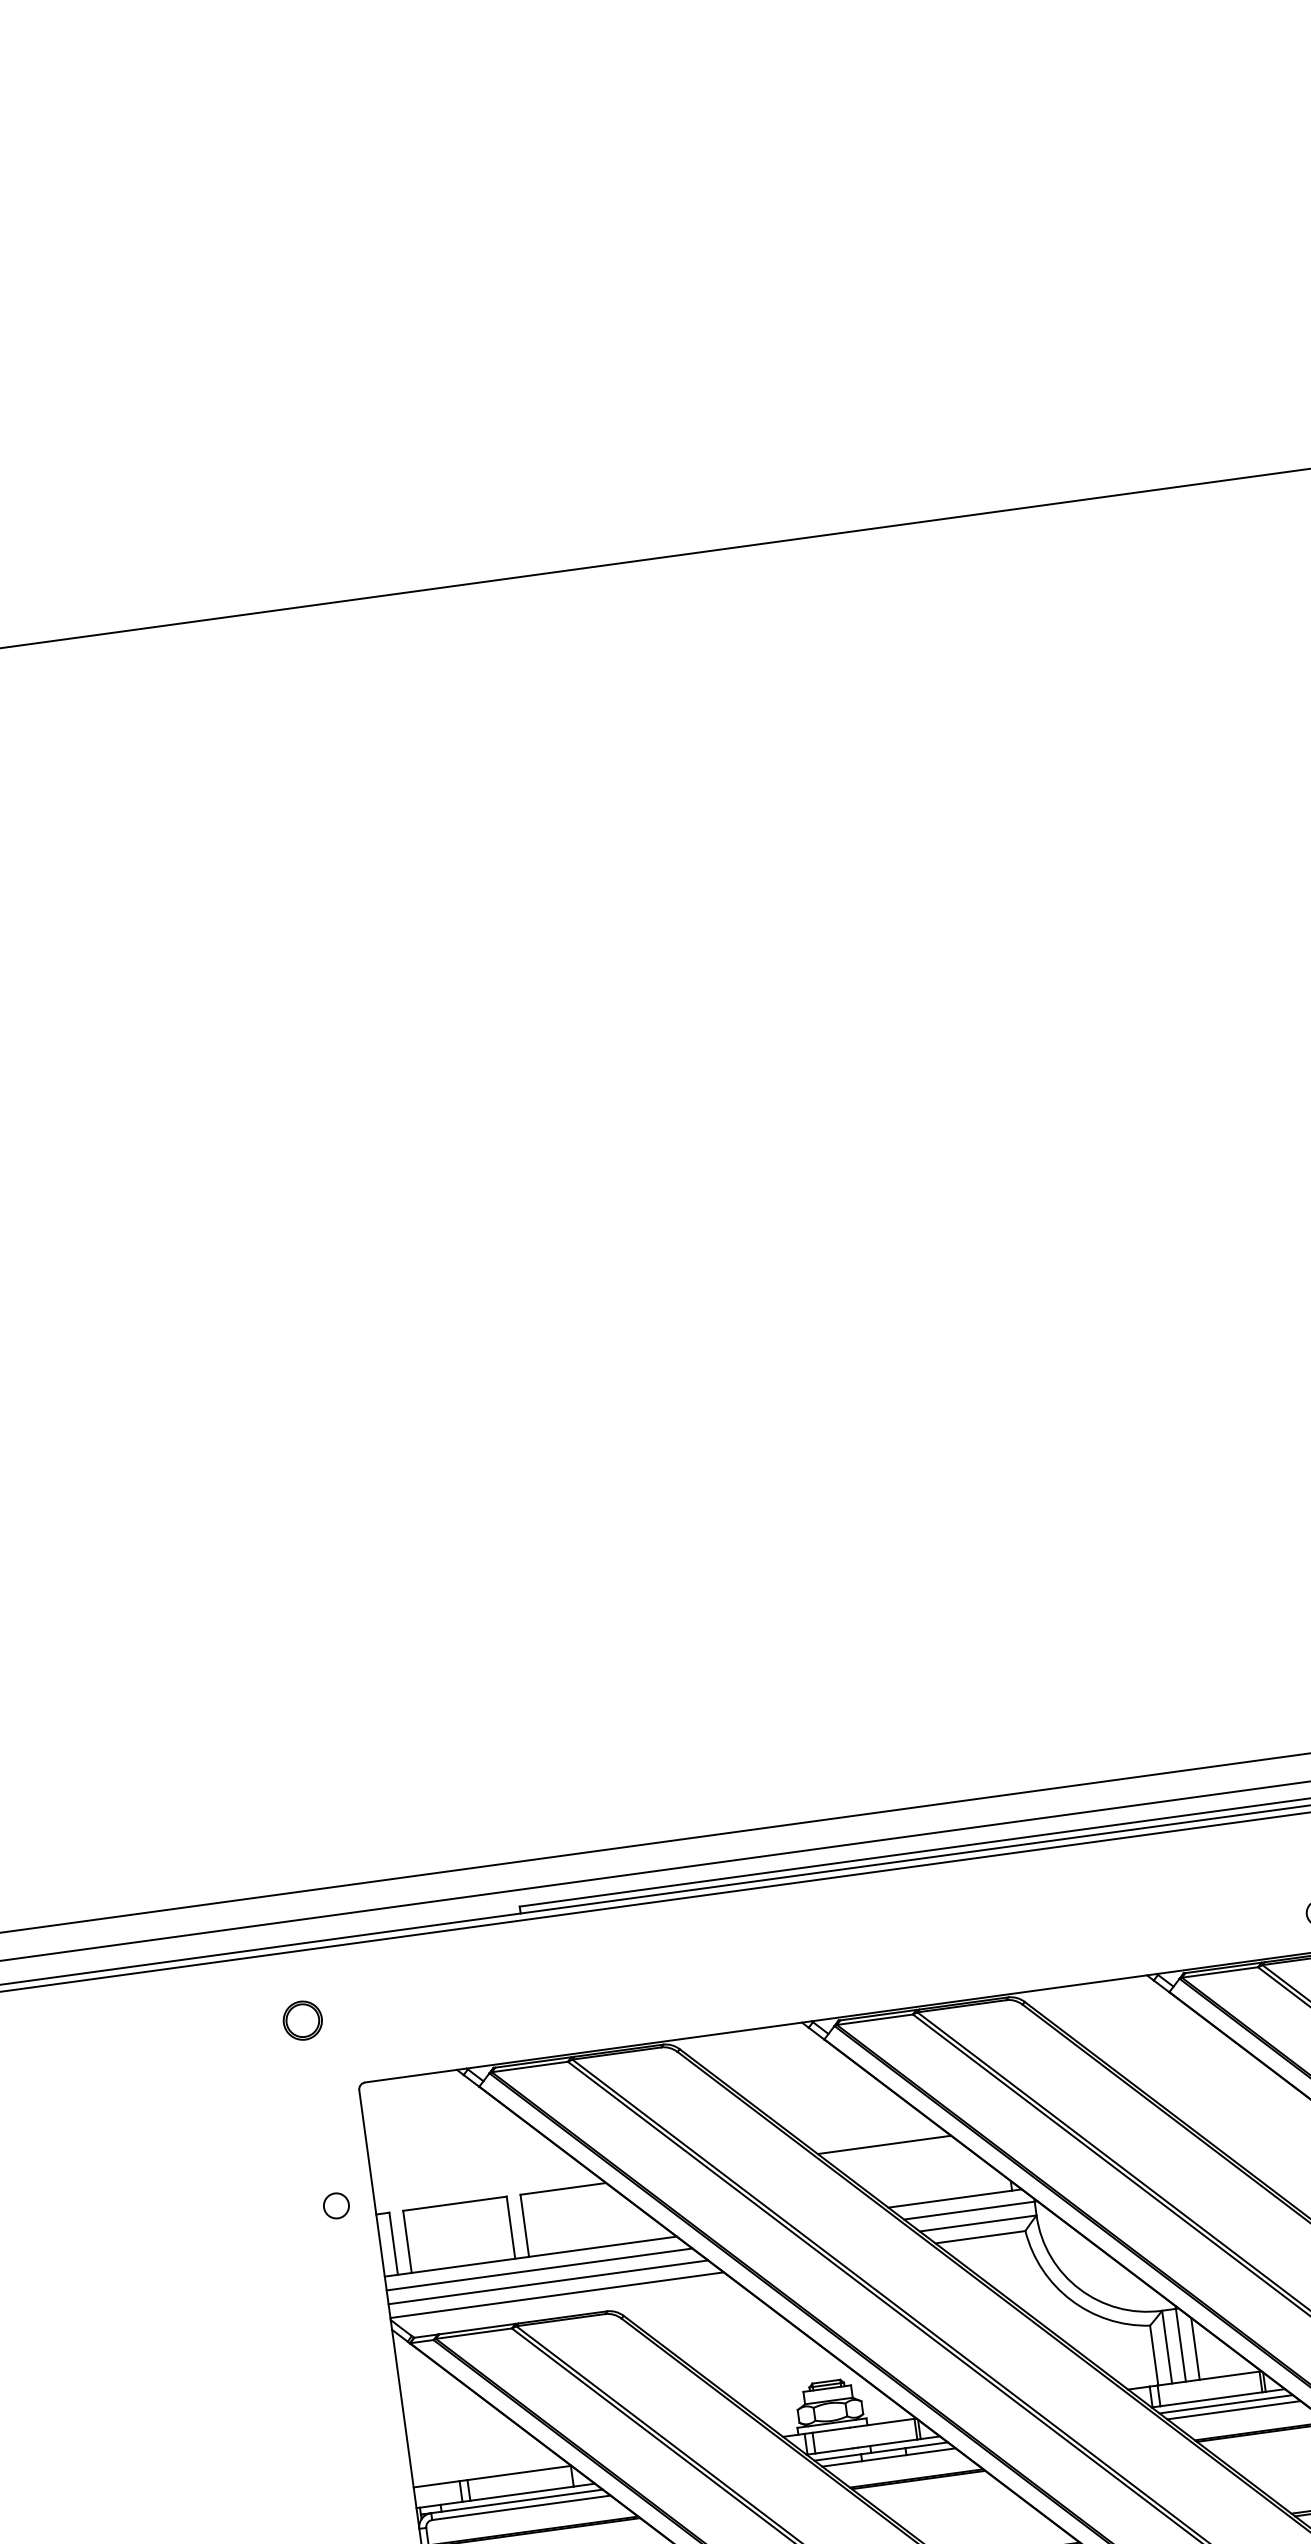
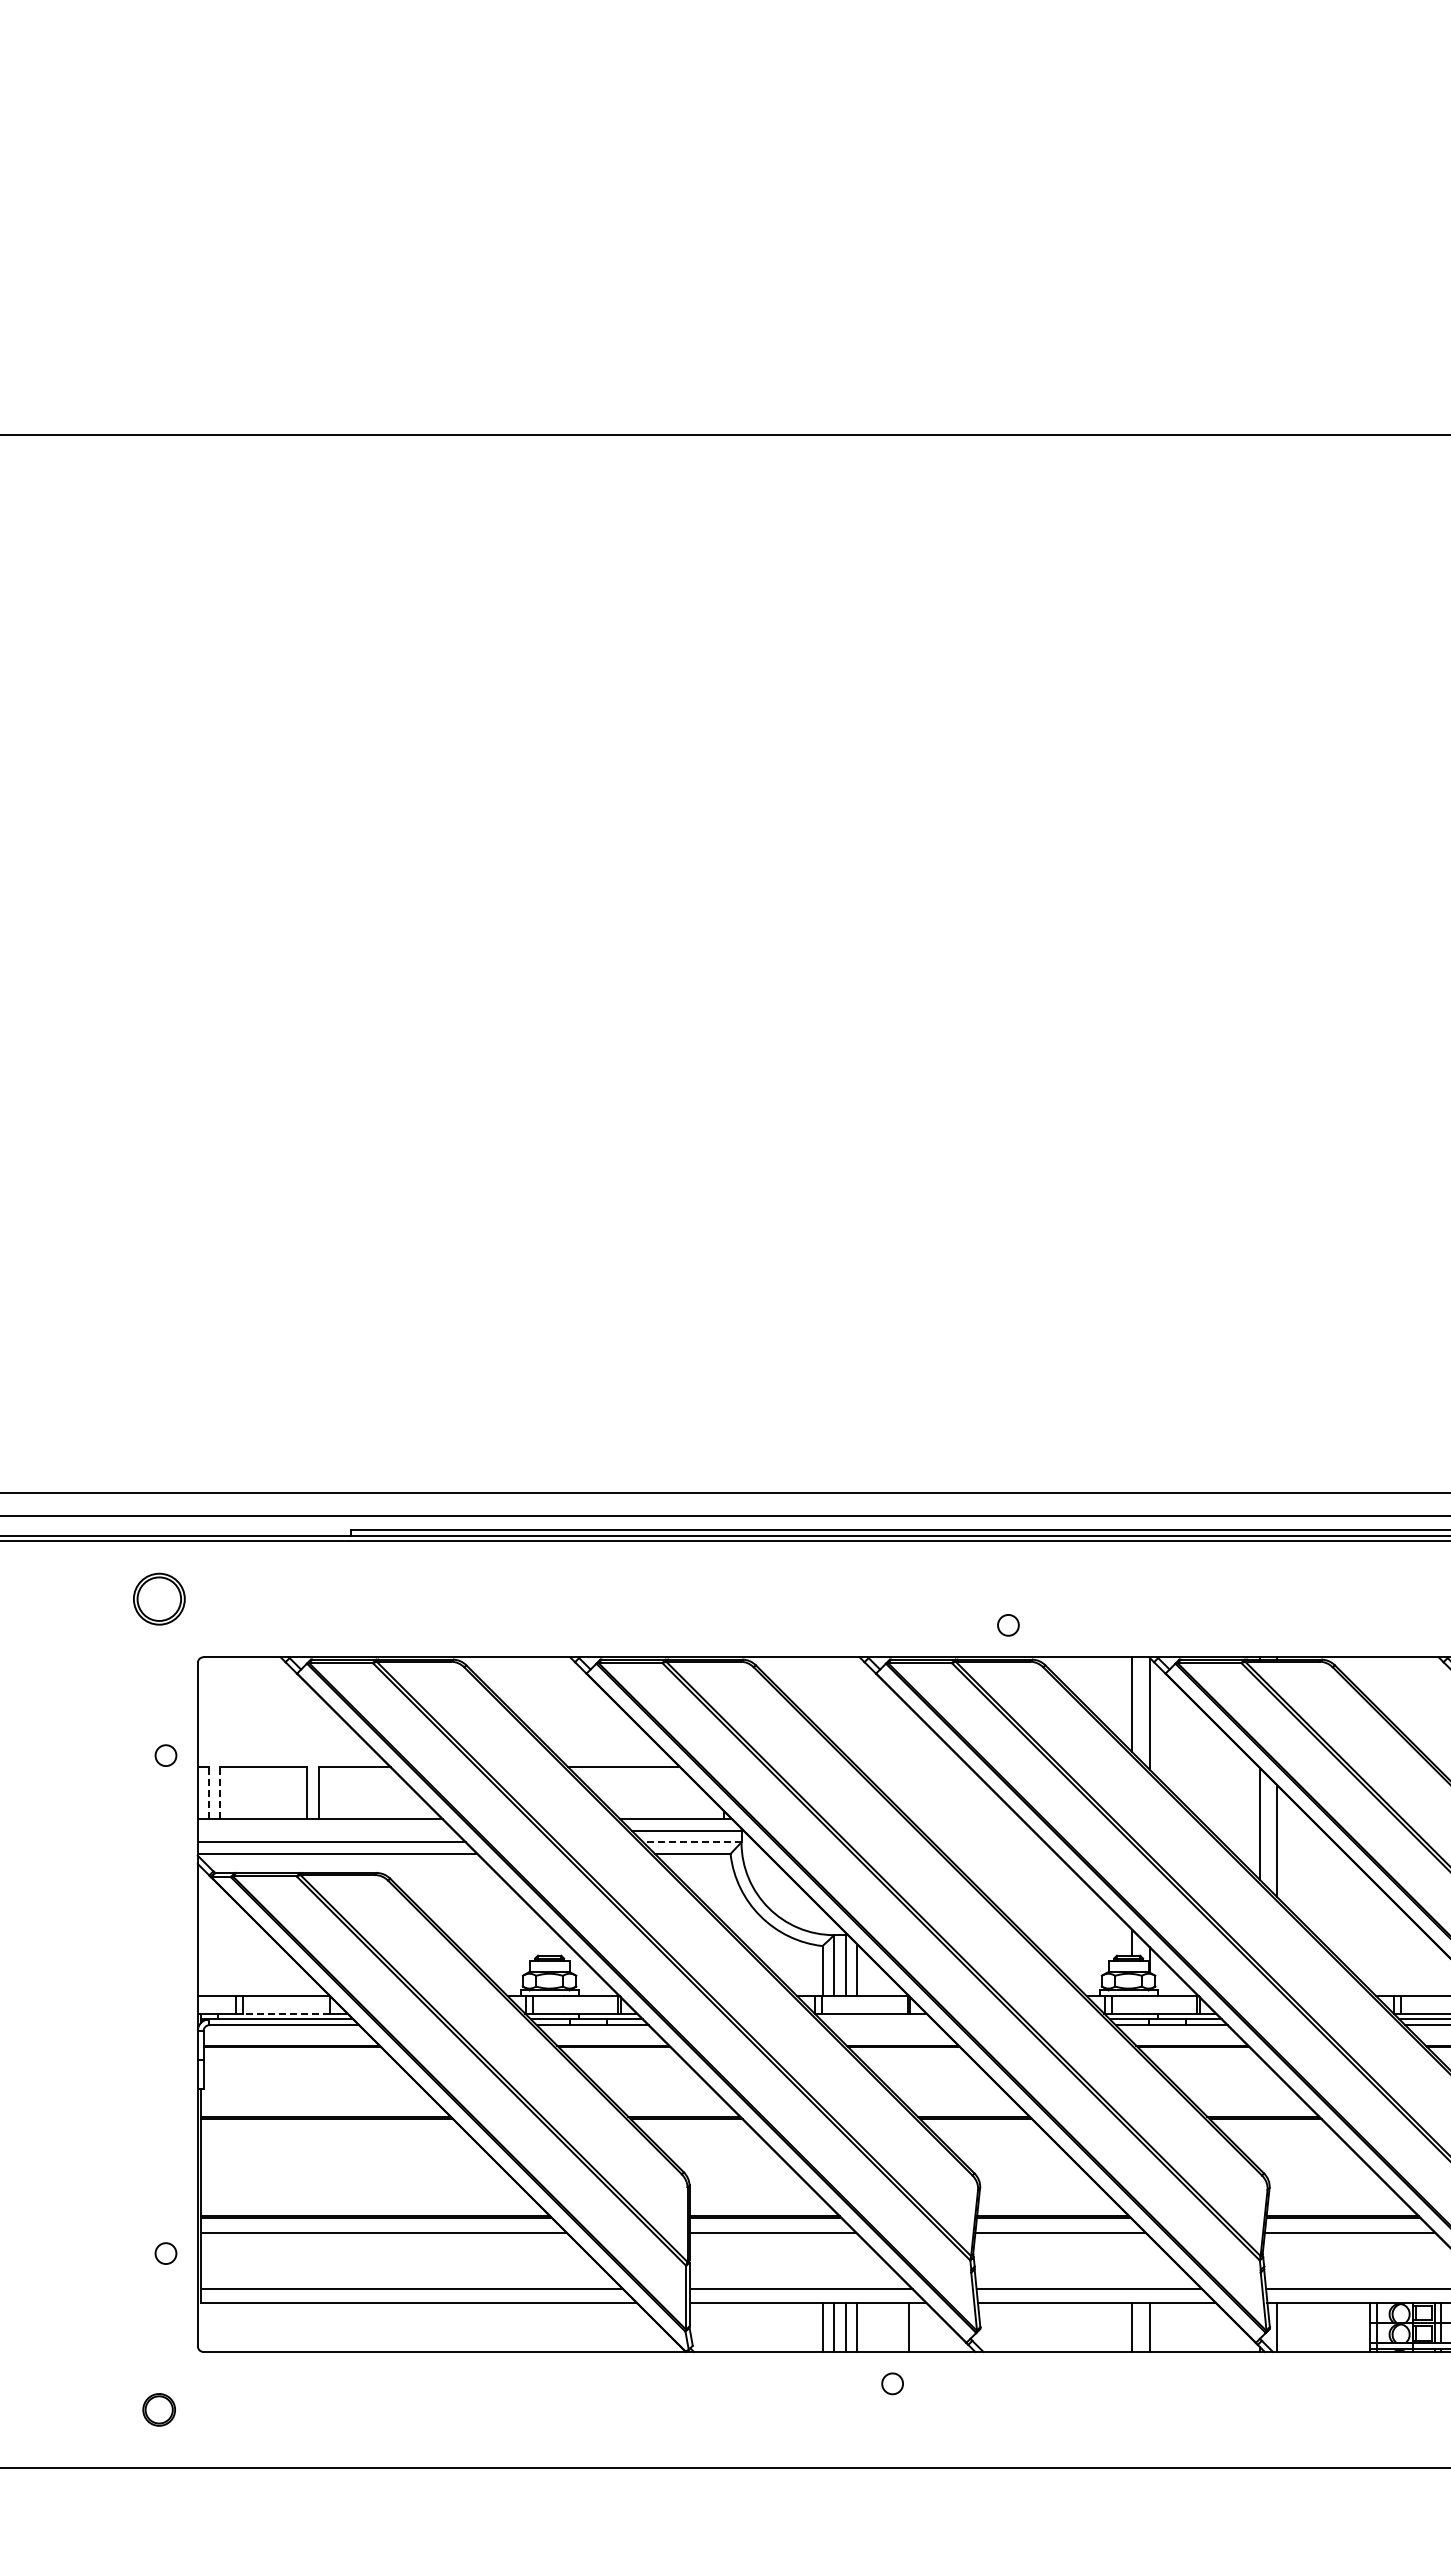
part: (302, 2021) -> (158, 1599), size x1.6
line: (978, 2223) -> (692, 1842), solid -> dashed
line: (407, 2240) -> (220, 1792), solid -> dashed
line: (393, 2242) -> (208, 1792), solid -> dashed
line: (538, 2269) -> (325, 1830), removed
line: (1226, 2404) -> (876, 2019), removed
line: (1234, 2410) -> (882, 2025), removed
line: (520, 2493) -> (285, 2013), solid -> dashed

